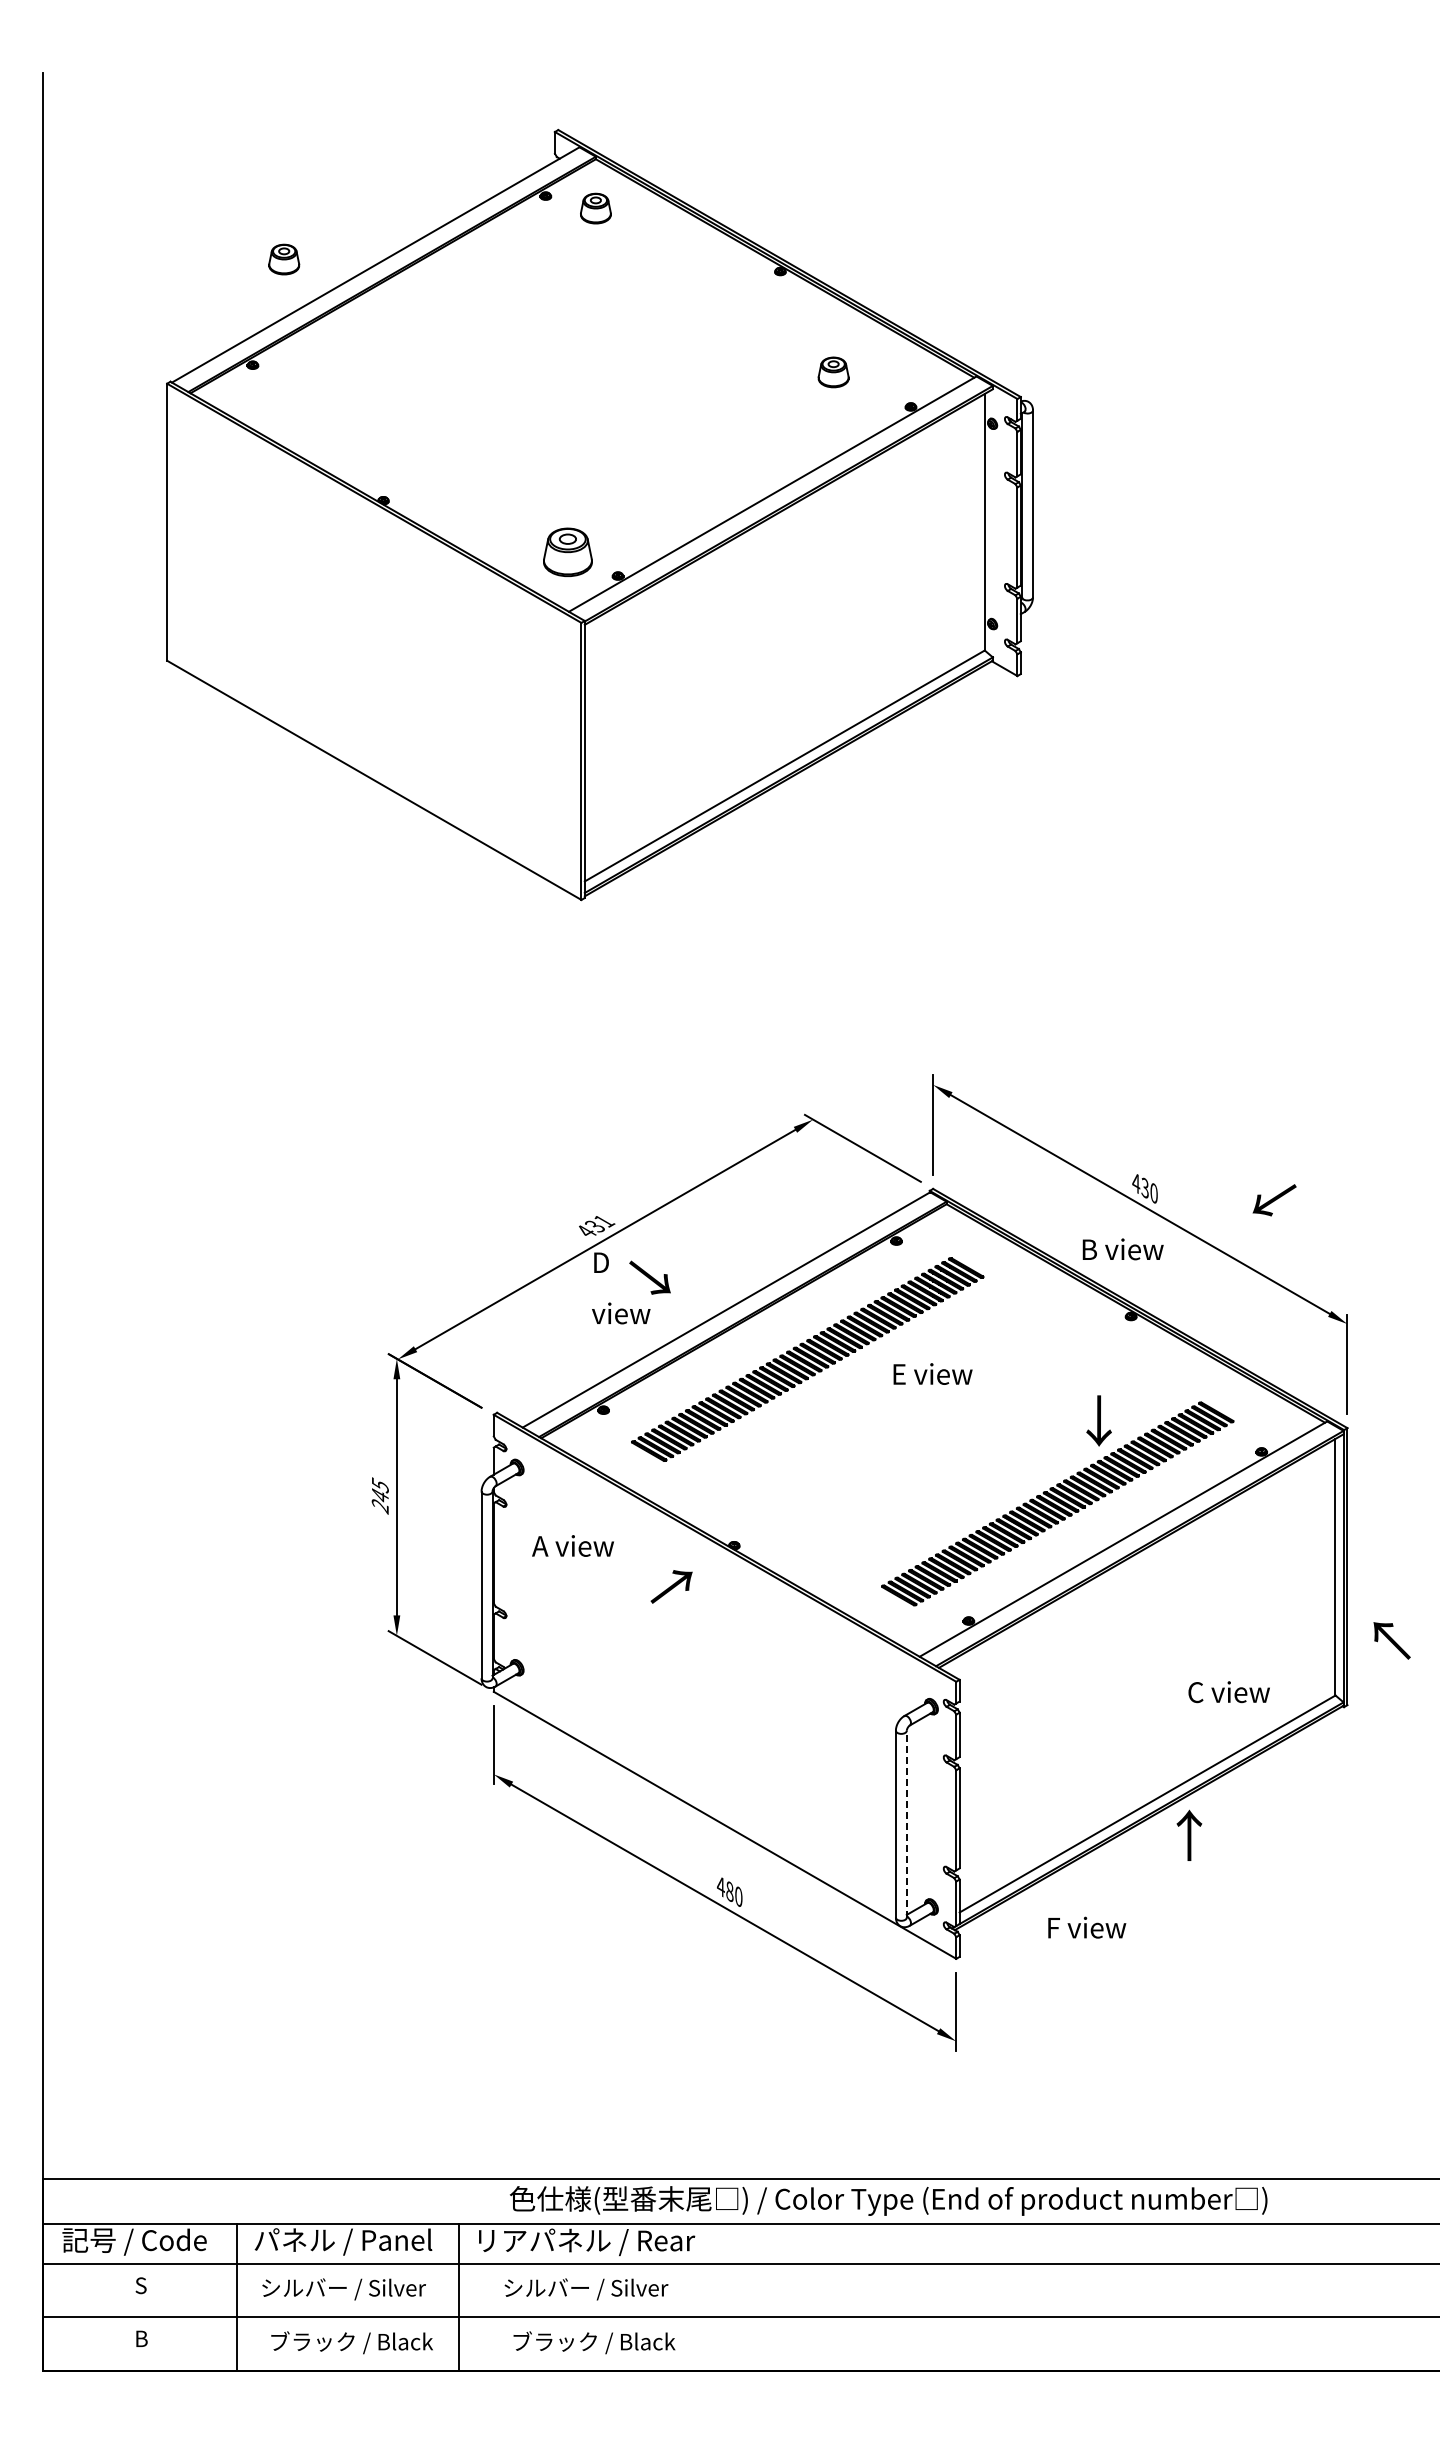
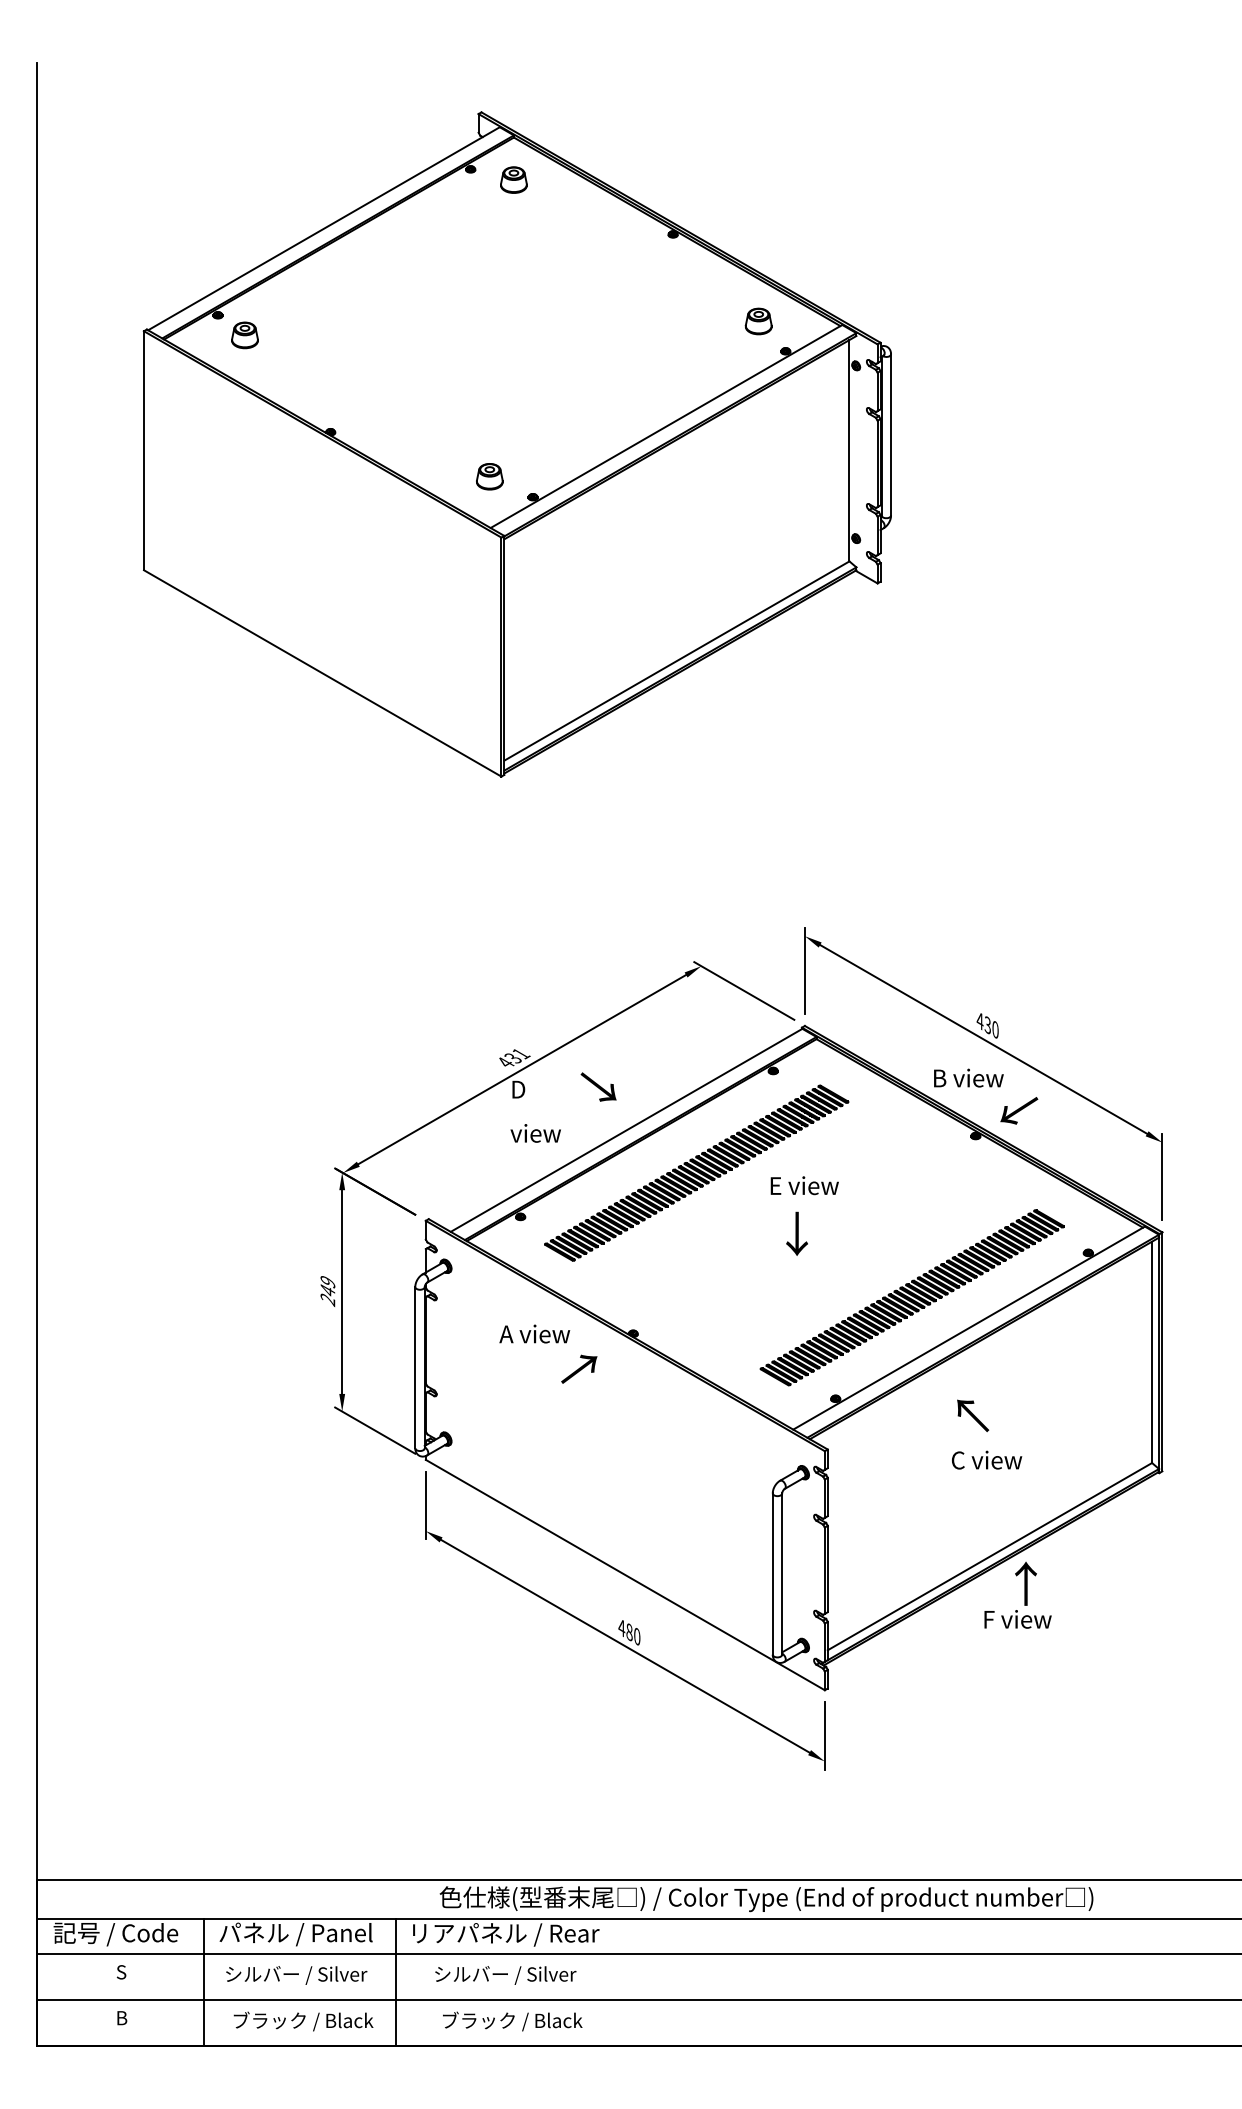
part: (284, 259) -> (245, 335), moved
part: (833, 372) -> (758, 321), moved
part: (567, 552) -> (489, 476), size x0.62
text: (1274, 1200) -> (1019, 1111), moved
text: (649, 1277) -> (598, 1086), moved
text: (1098, 1420) -> (796, 1233), moved
text: (379, 1485) -> (327, 1281), 245 -> 249
text: (572, 1545) -> (534, 1333), moved
text: (1391, 1640) -> (972, 1415), moved
text: (1228, 1692) -> (986, 1460), moved
line: (906, 1823) -> (781, 1573), dashed -> solid
text: (1087, 1927) -> (1018, 1619), moved

